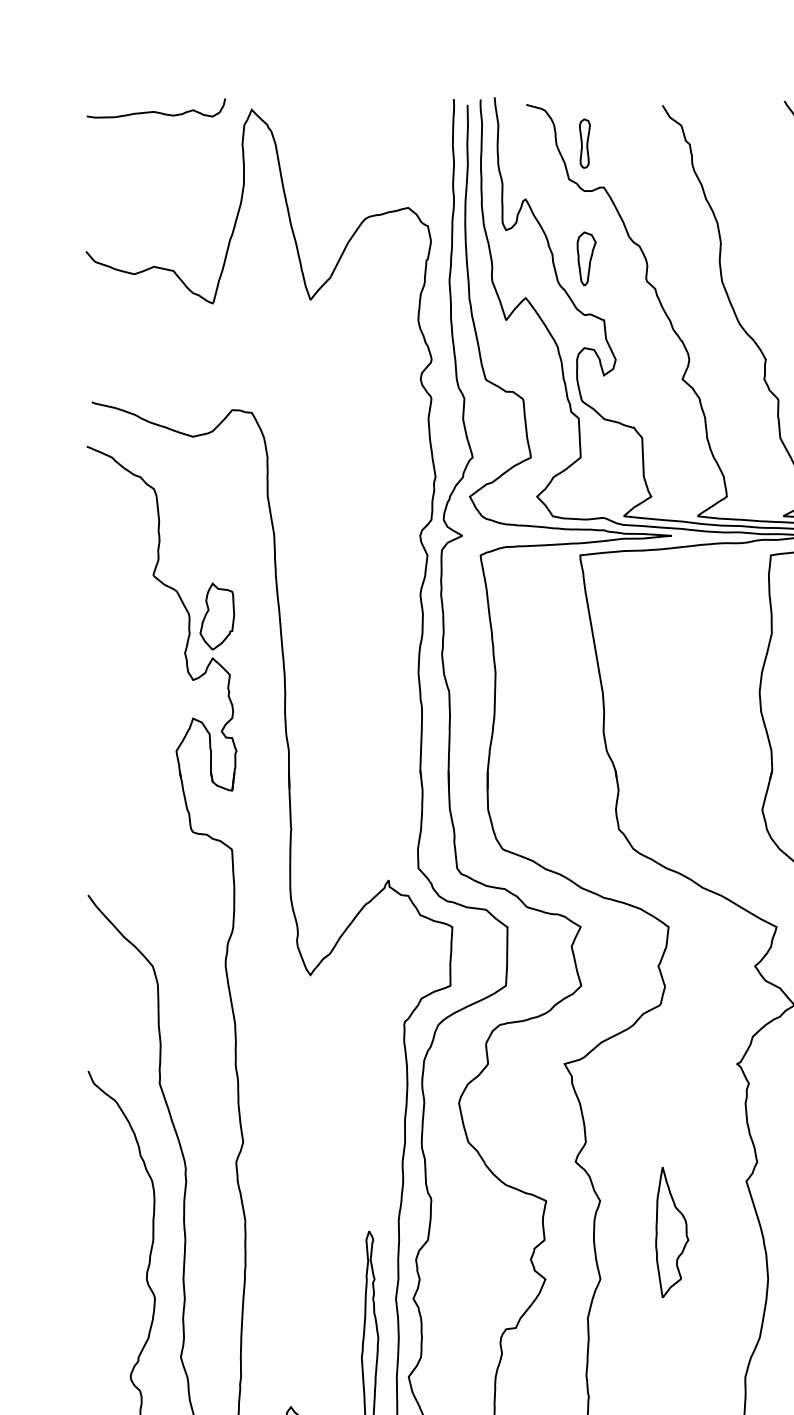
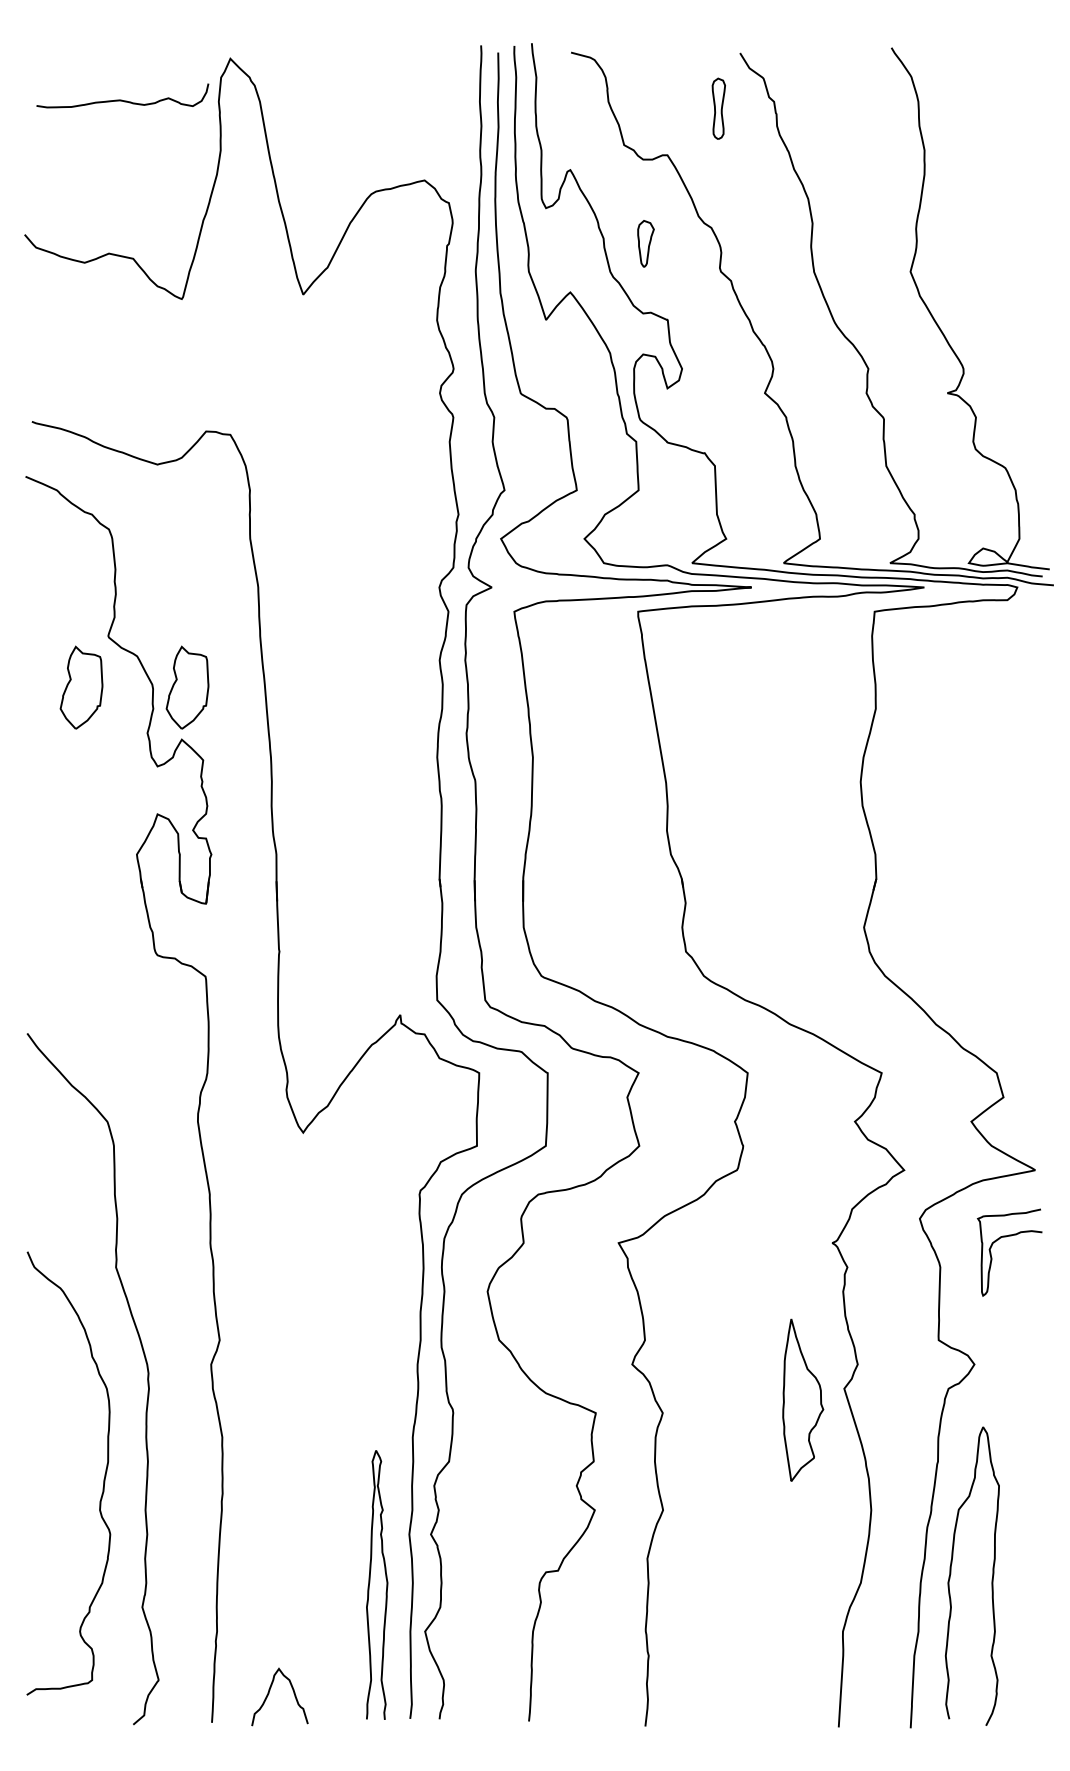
curve: (156, 111) -> (122, 99), moved
part: (584, 143) -> (718, 108), moved
part: (586, 258) -> (645, 243), size x0.7
part: (131, 616) -> (81, 687), added
part: (672, 1231) -> (803, 1399), moved

